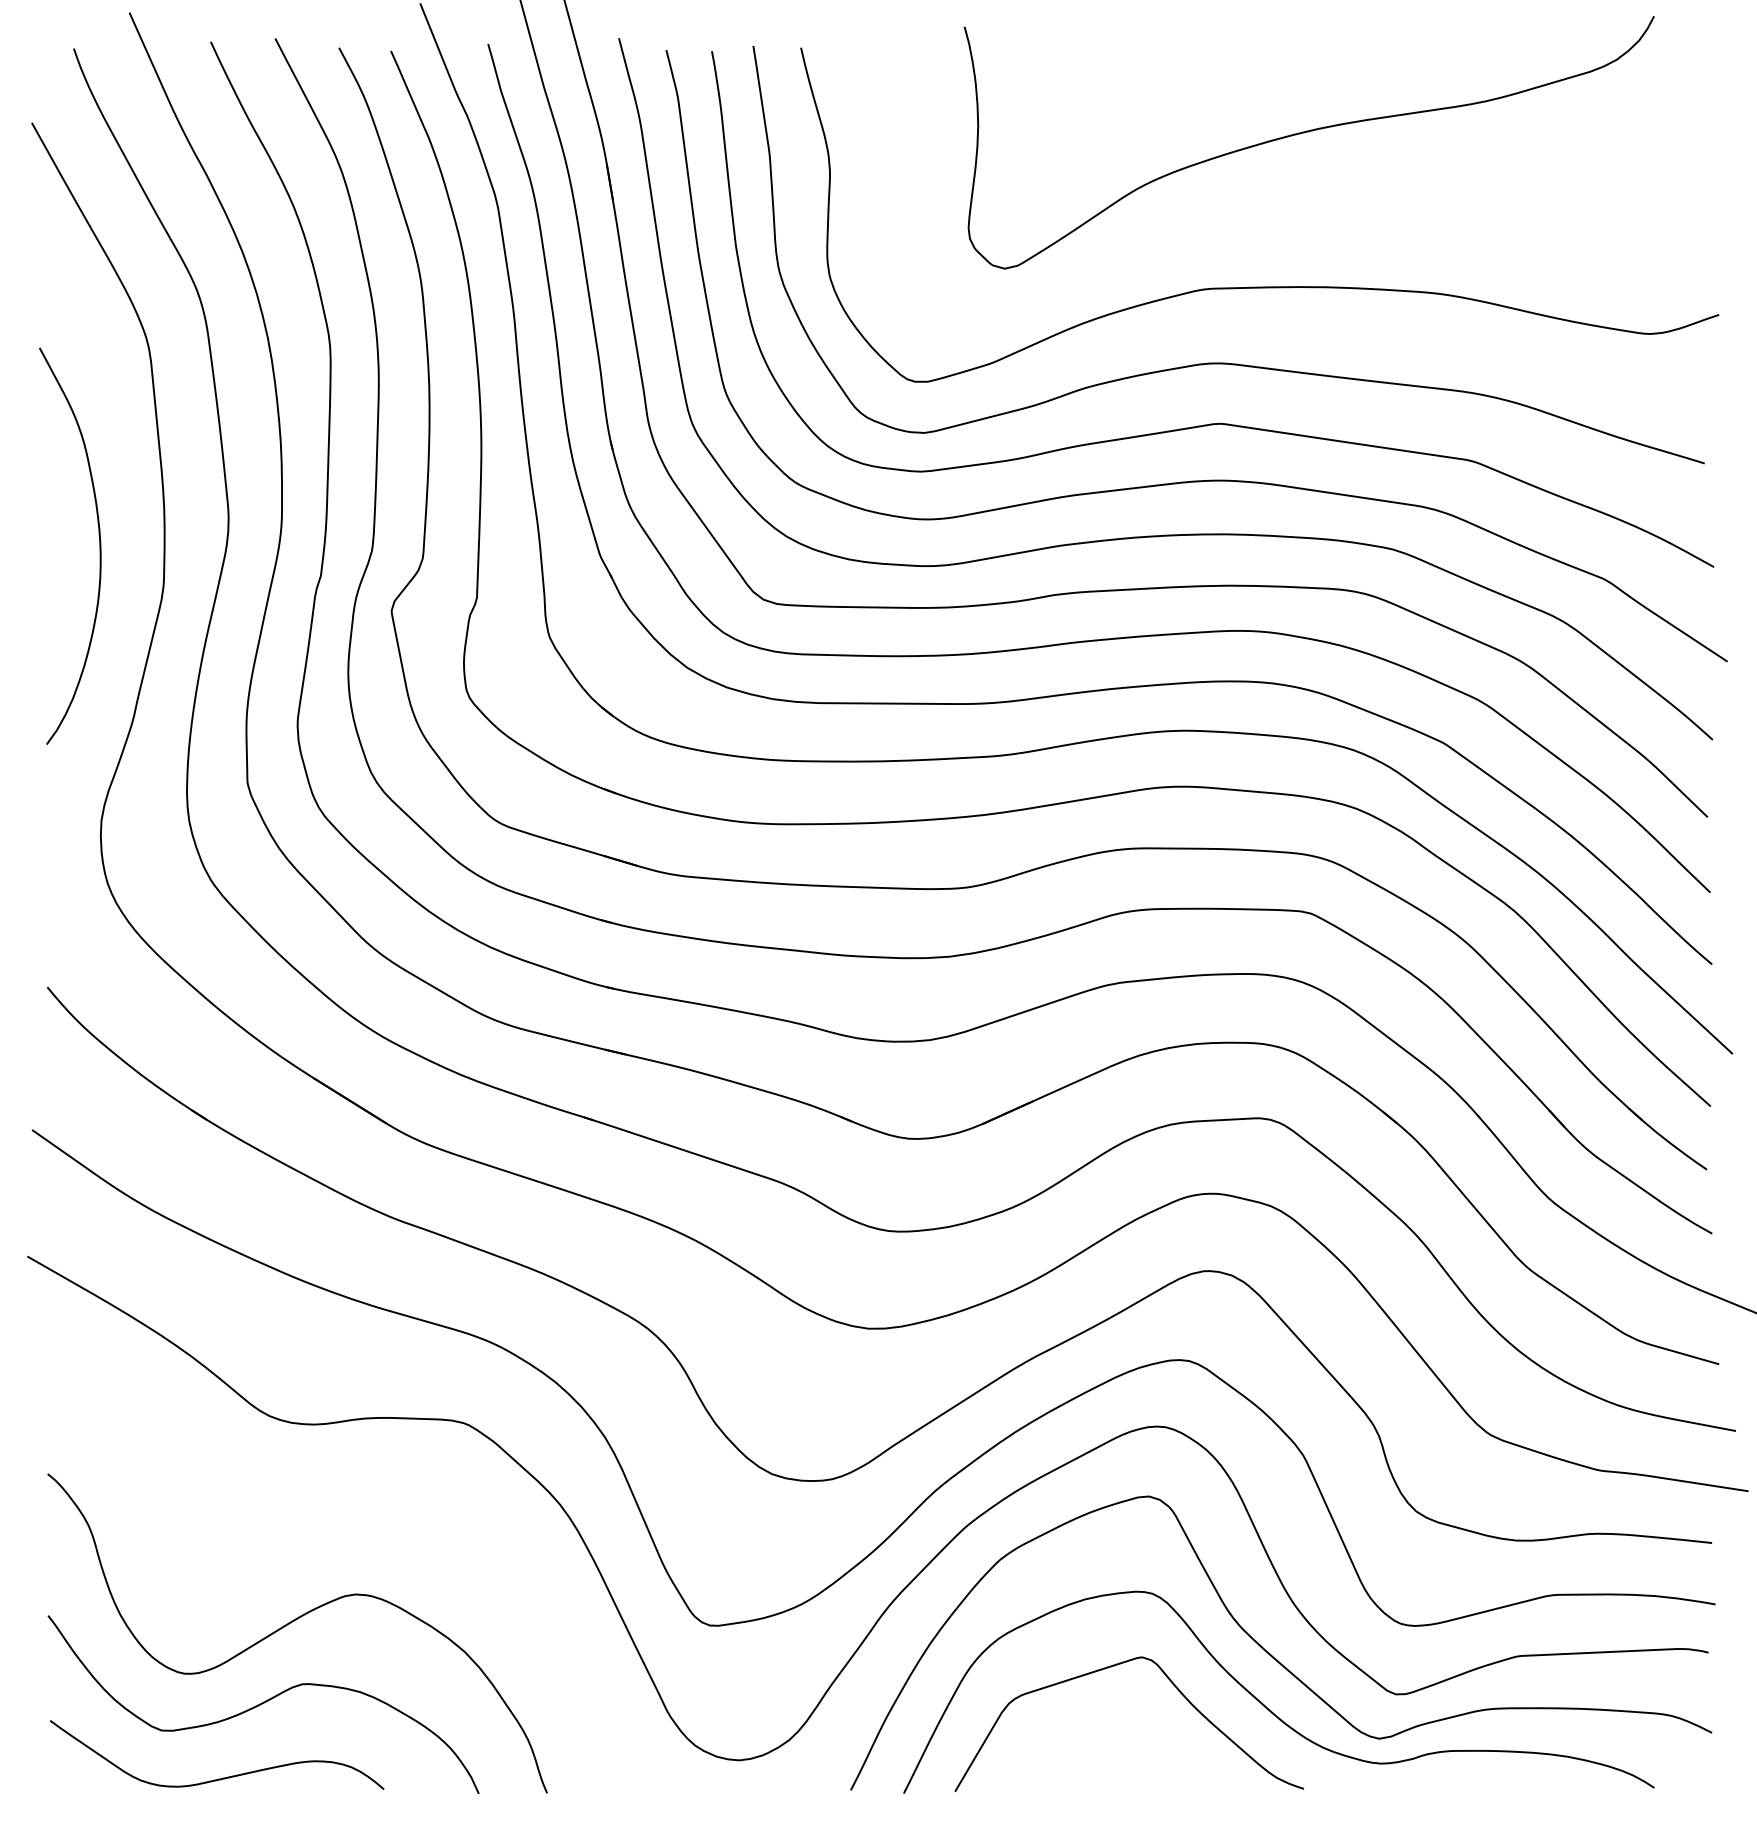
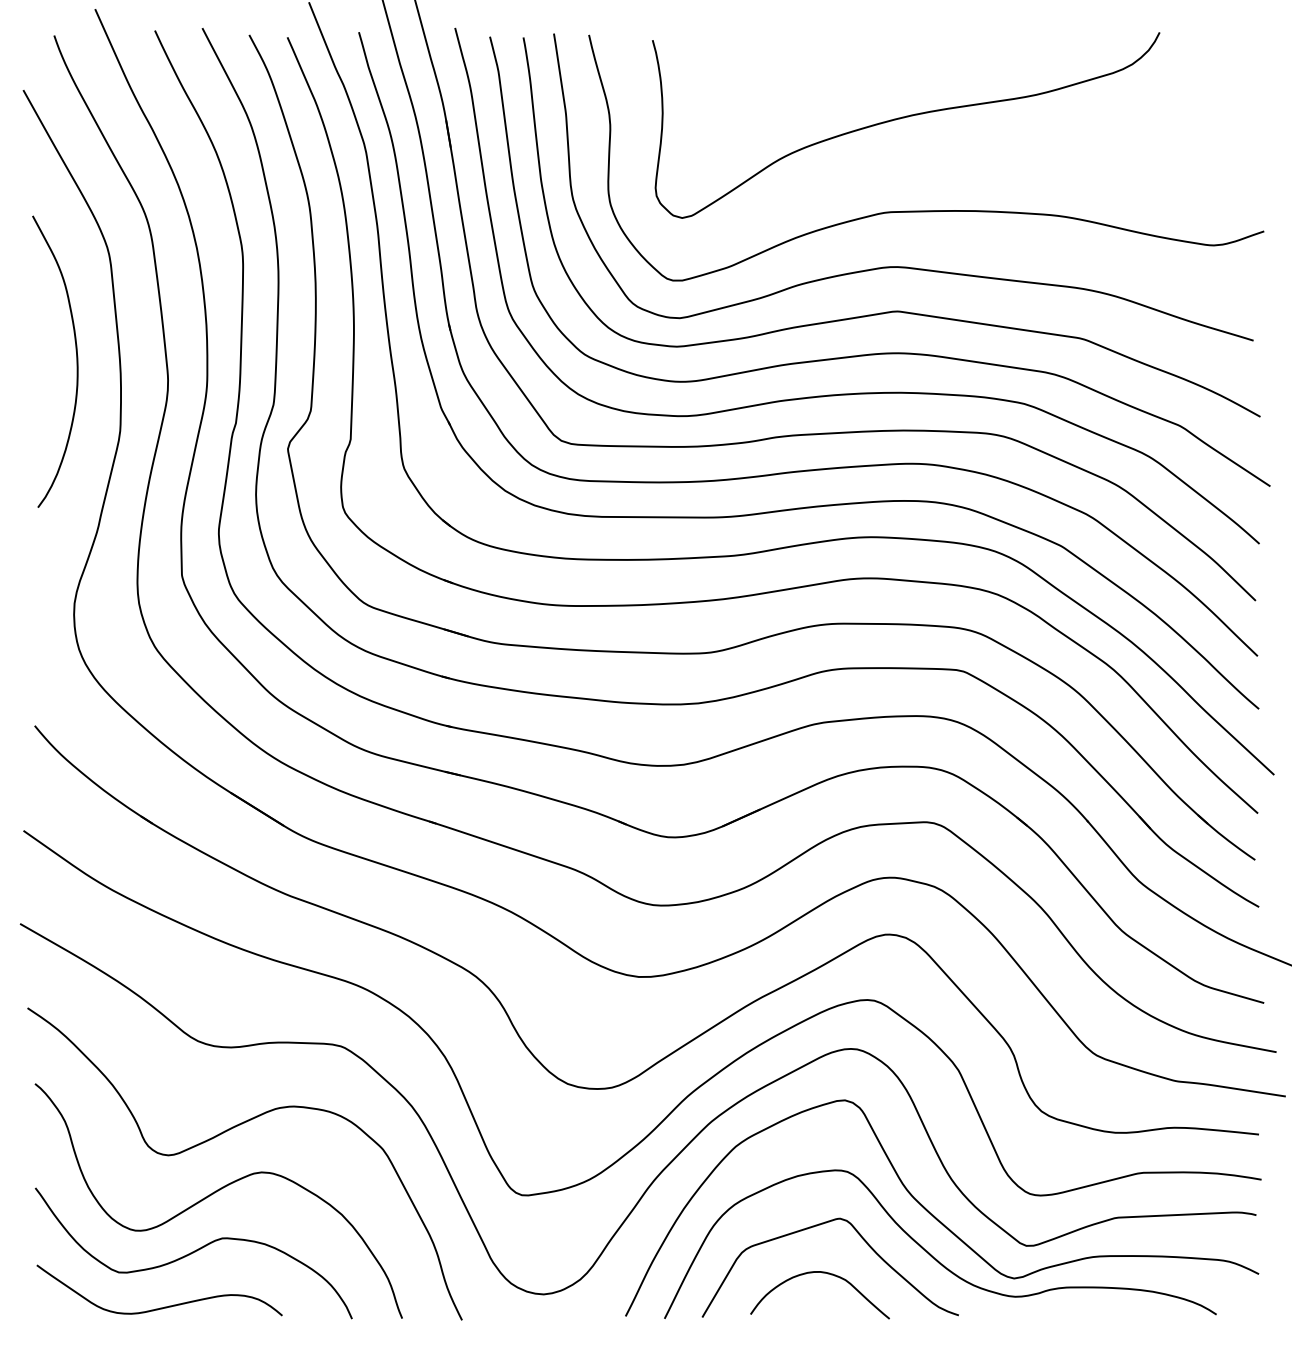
curve: (1304, 133) -> (902, 118), moved
curve: (99, 545) -> (76, 361), moved
curve: (309, 1538) -> (227, 1131), added
curve: (1118, 1731) -> (822, 1273), added

